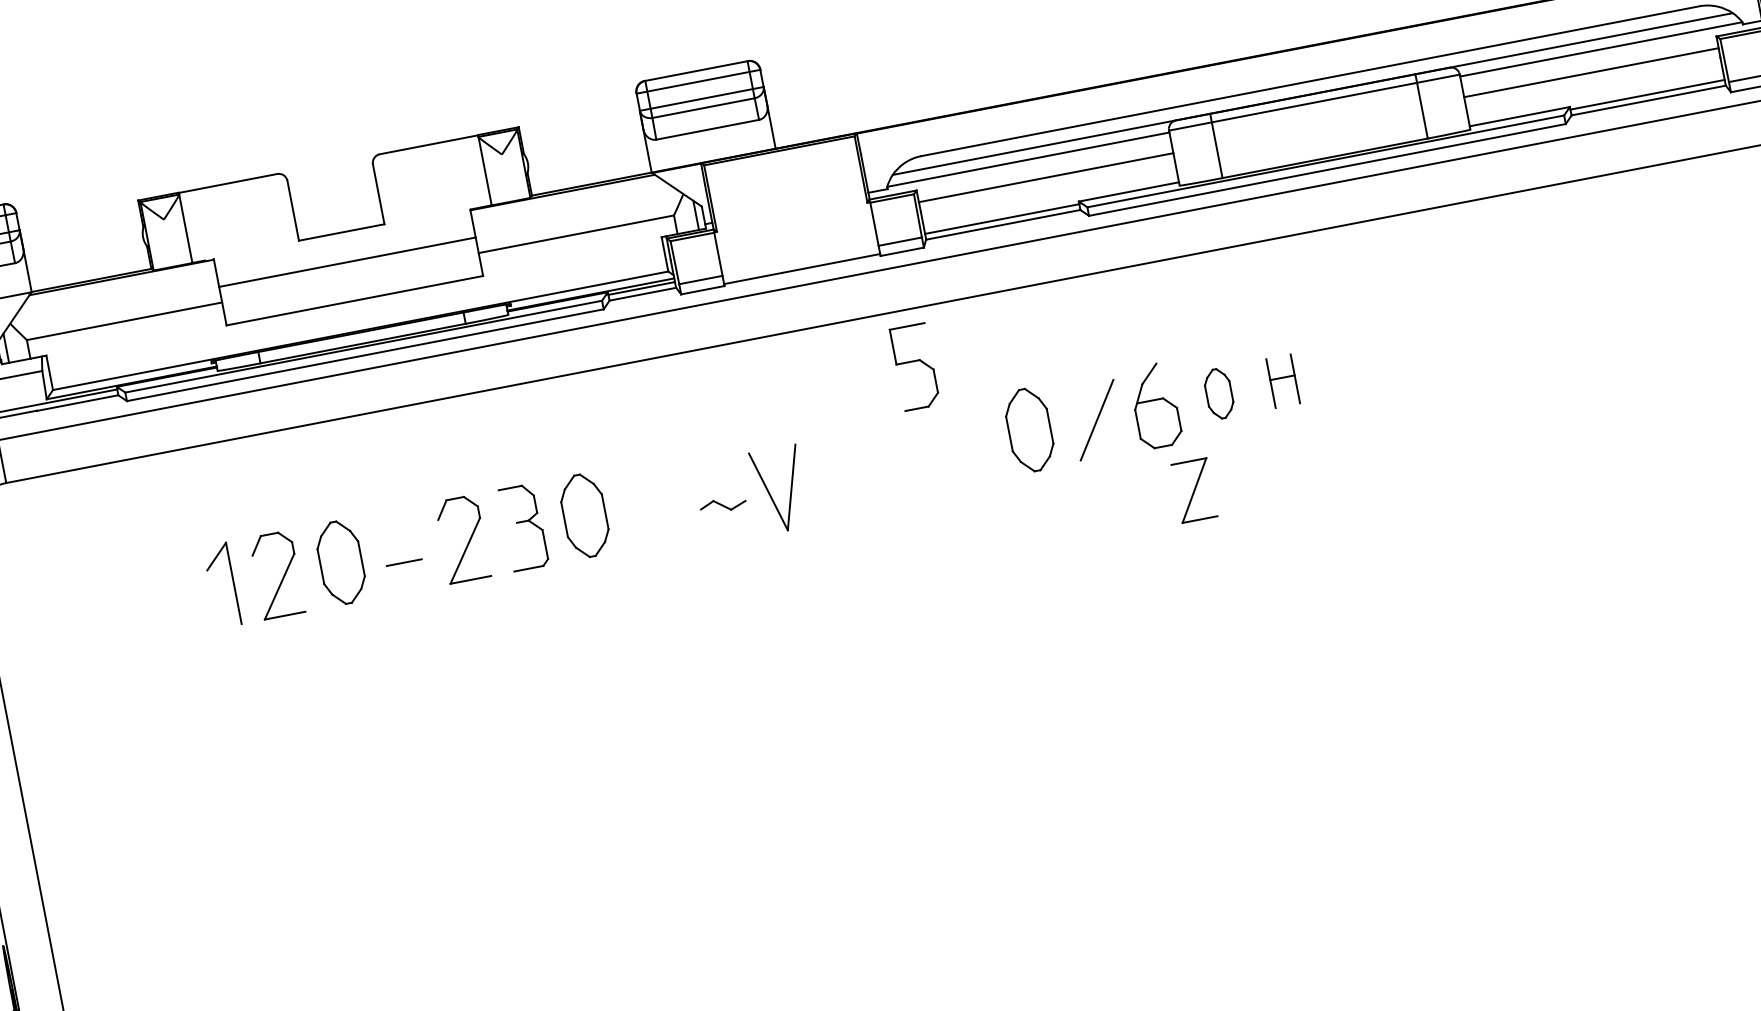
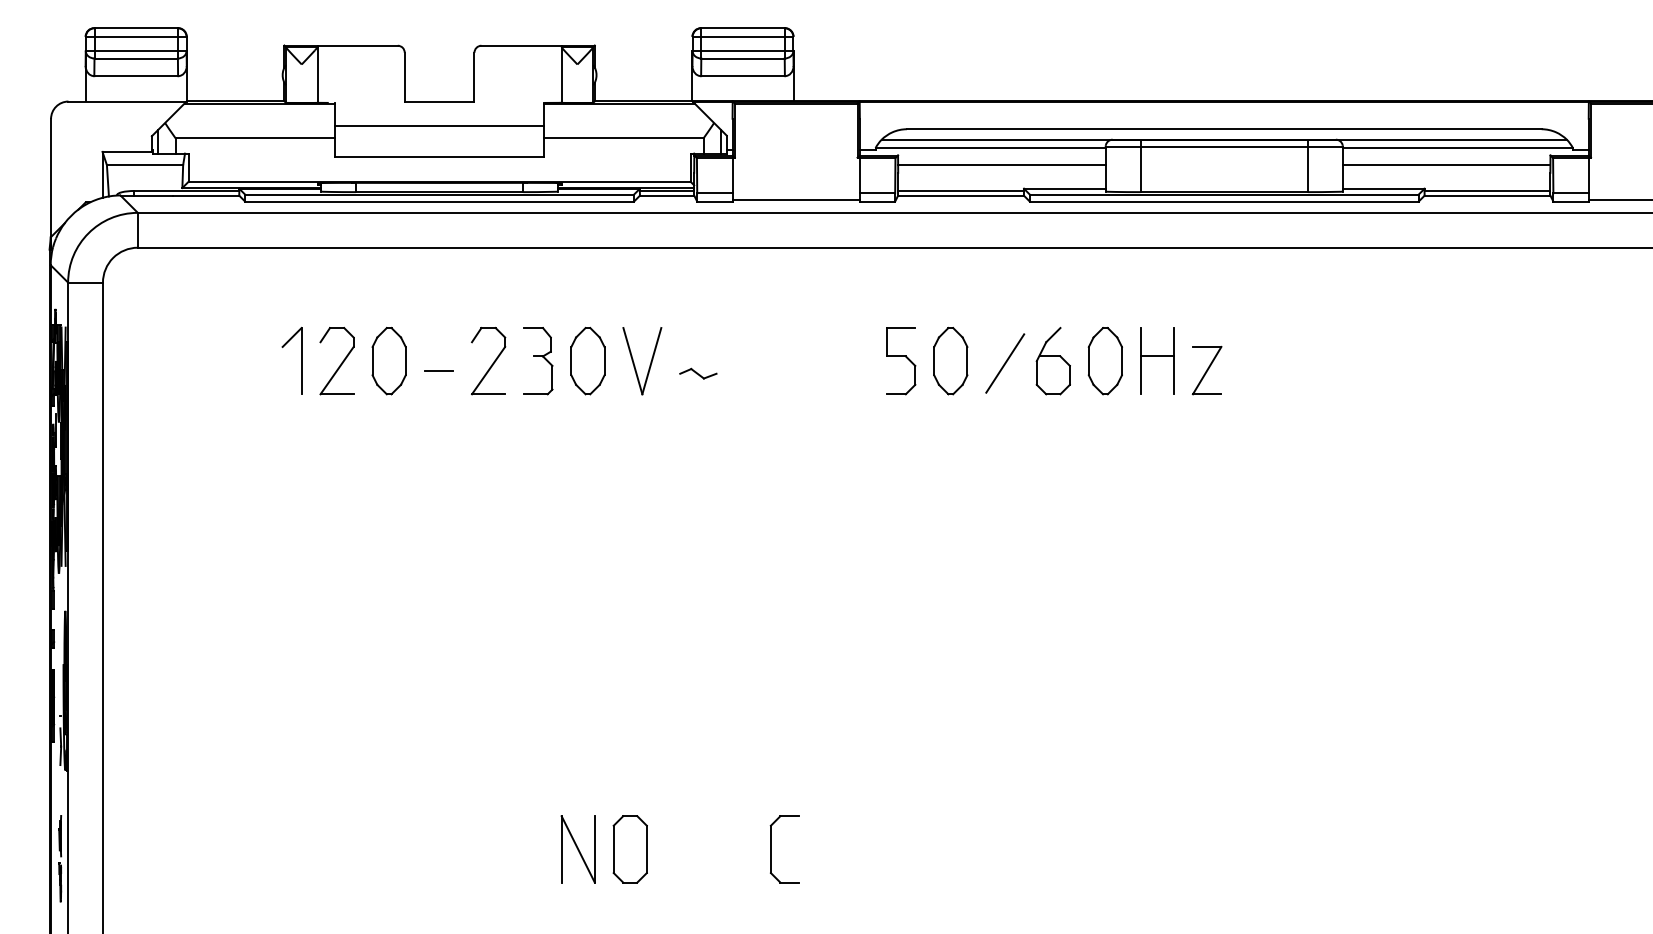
part: (915, 367) -> (901, 361), moved
part: (1283, 380) -> (1157, 360), size x1.67
part: (1218, 394) -> (1104, 361), size x1.67
part: (790, 488) -> (650, 361), moved
part: (1193, 490) -> (1206, 370), moved

